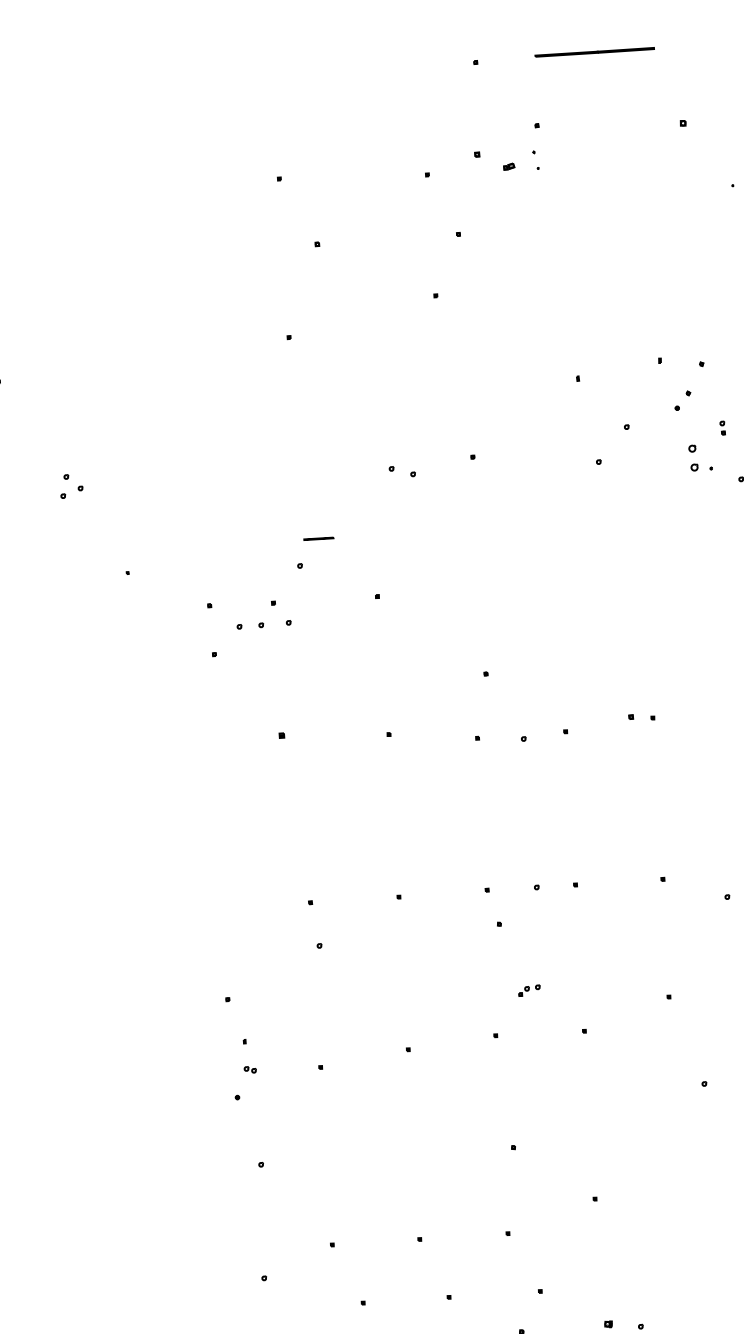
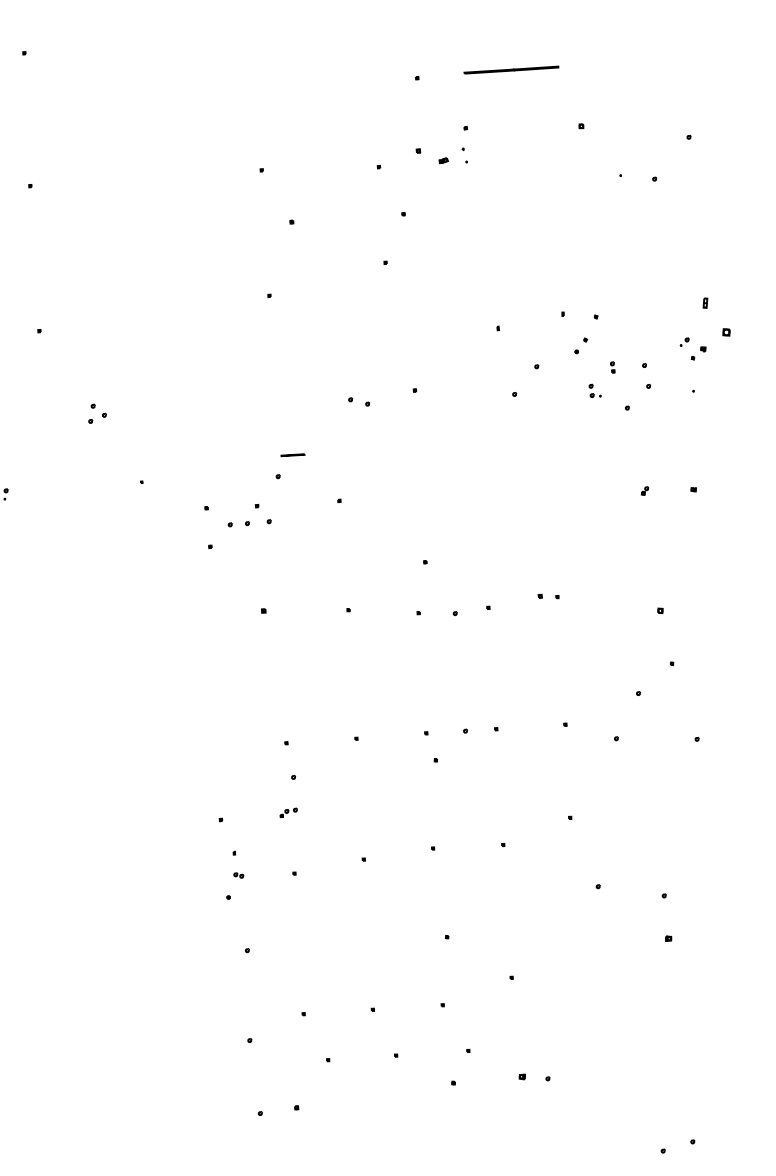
part: (699, 457) -> (594, 390), size x0.62
part: (529, 990) -> (288, 812), moved

